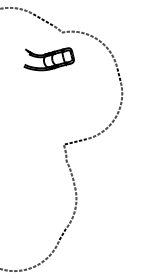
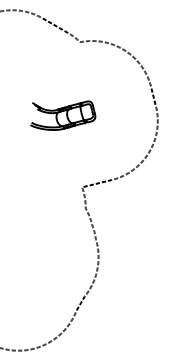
part: (49, 59) -> (63, 115), moved

